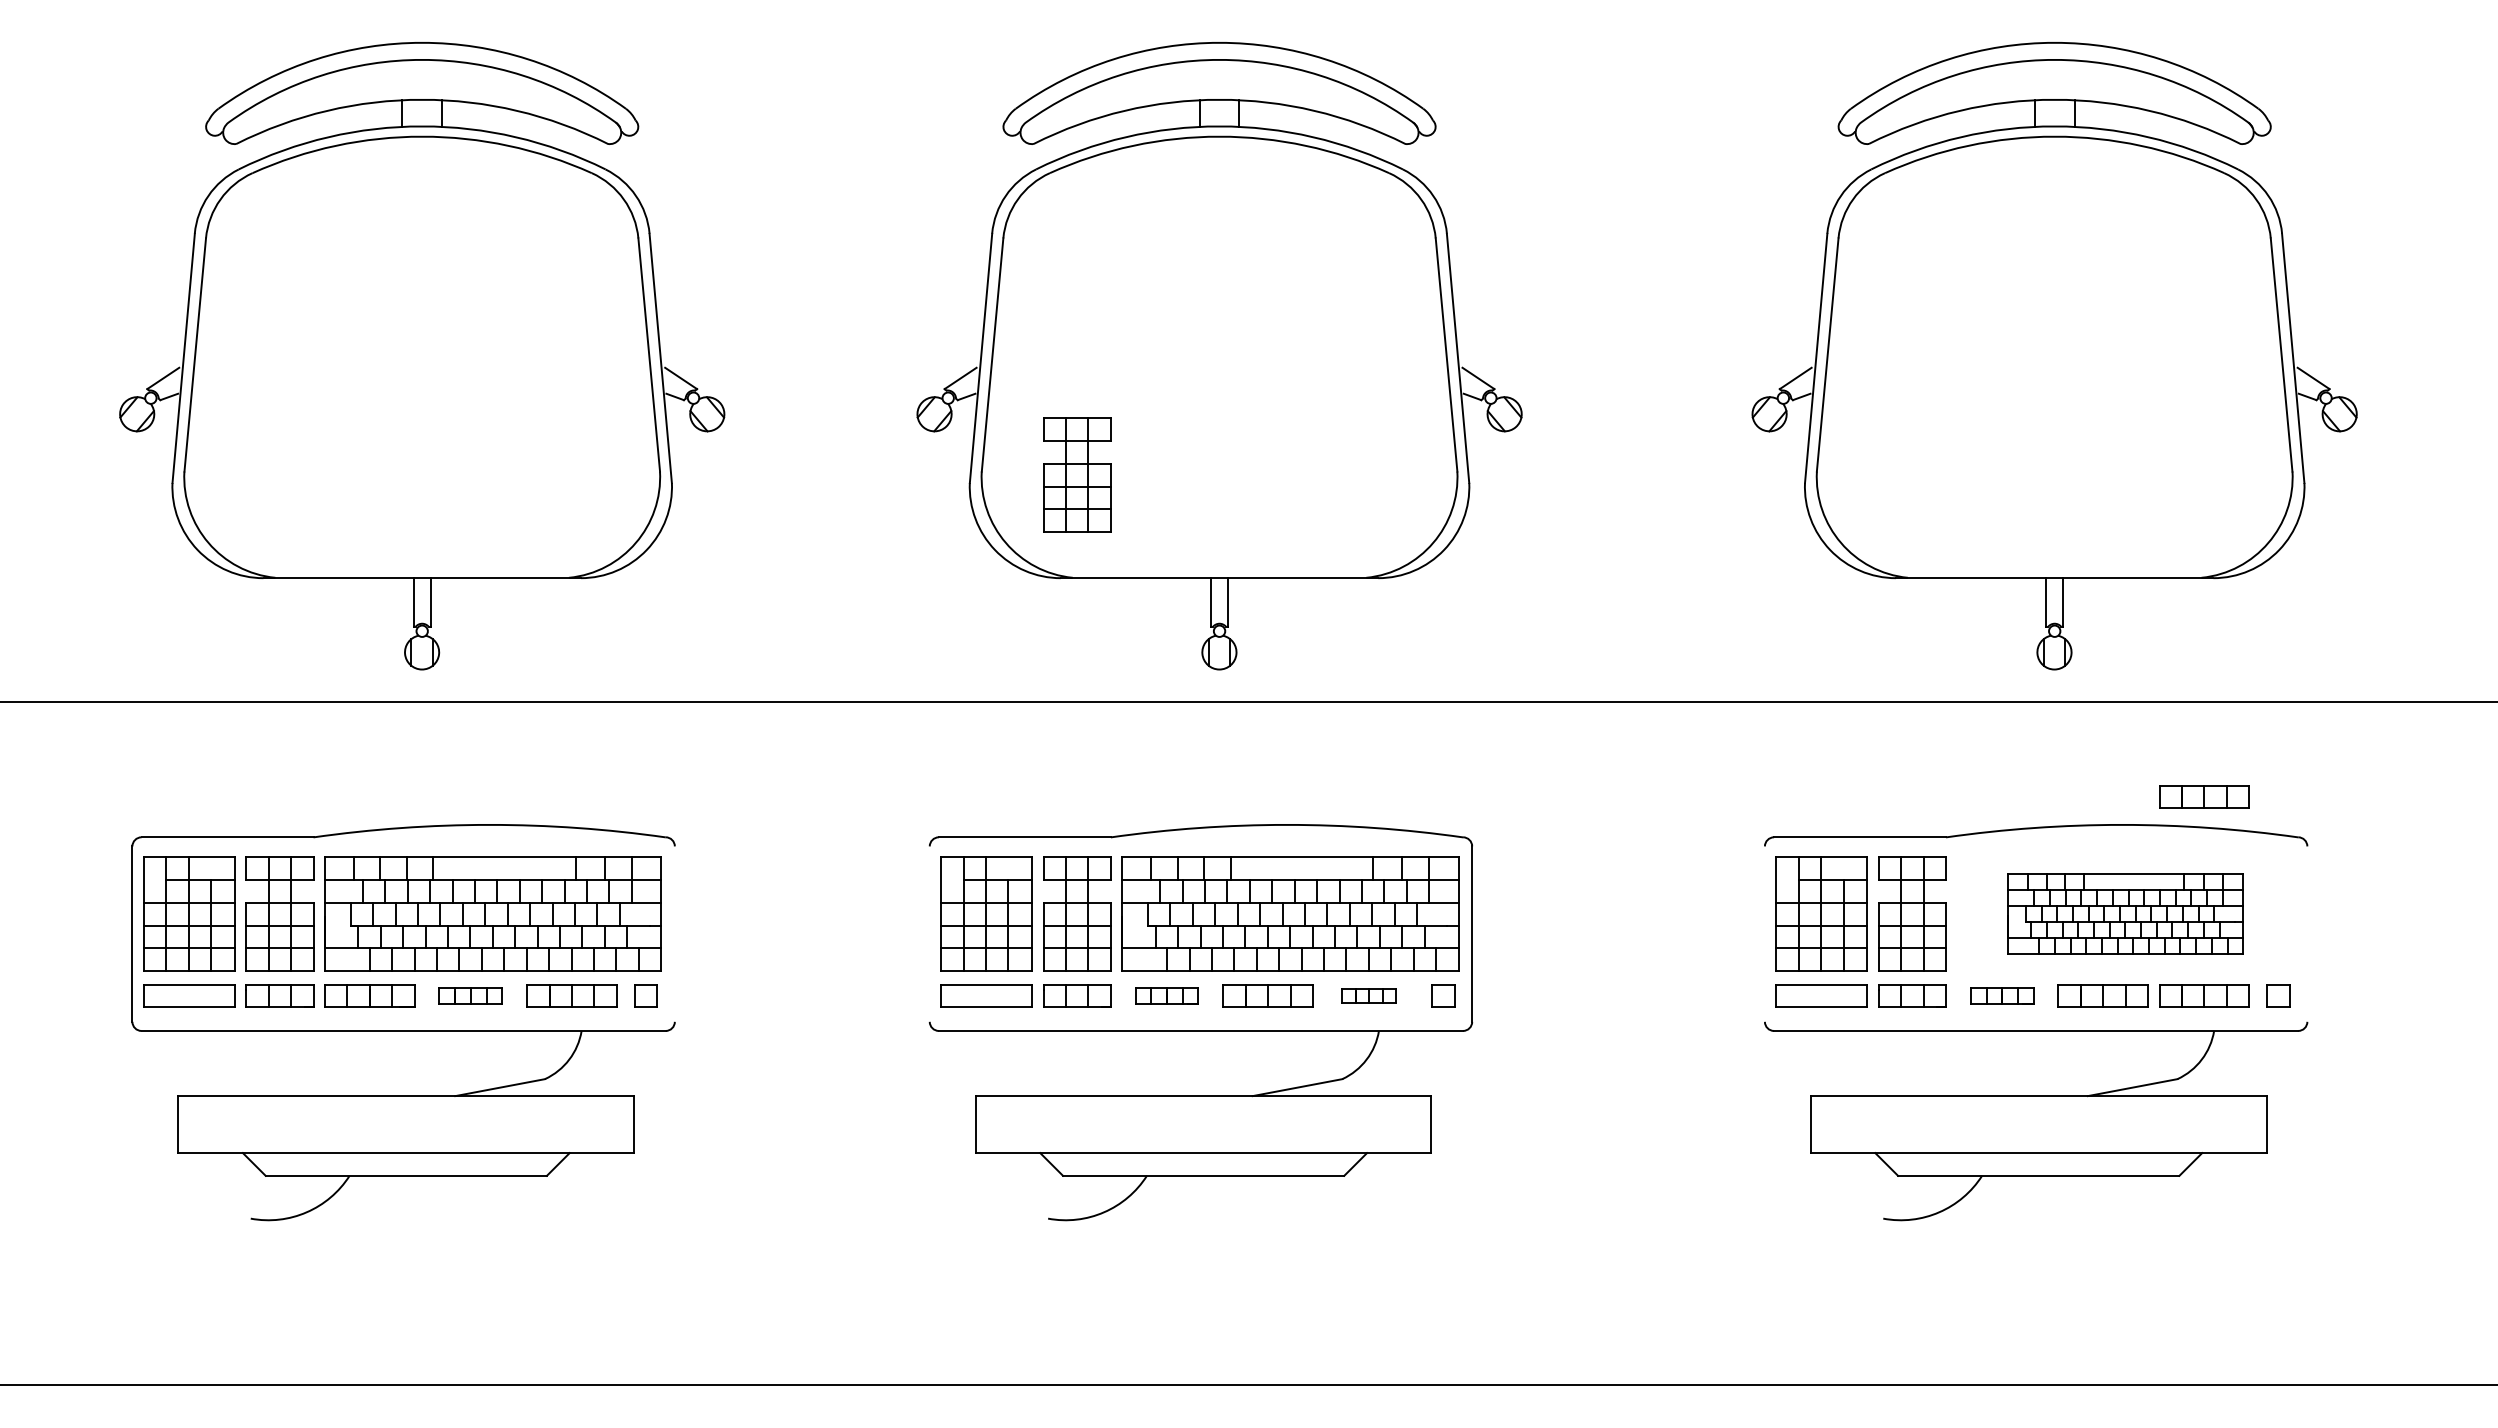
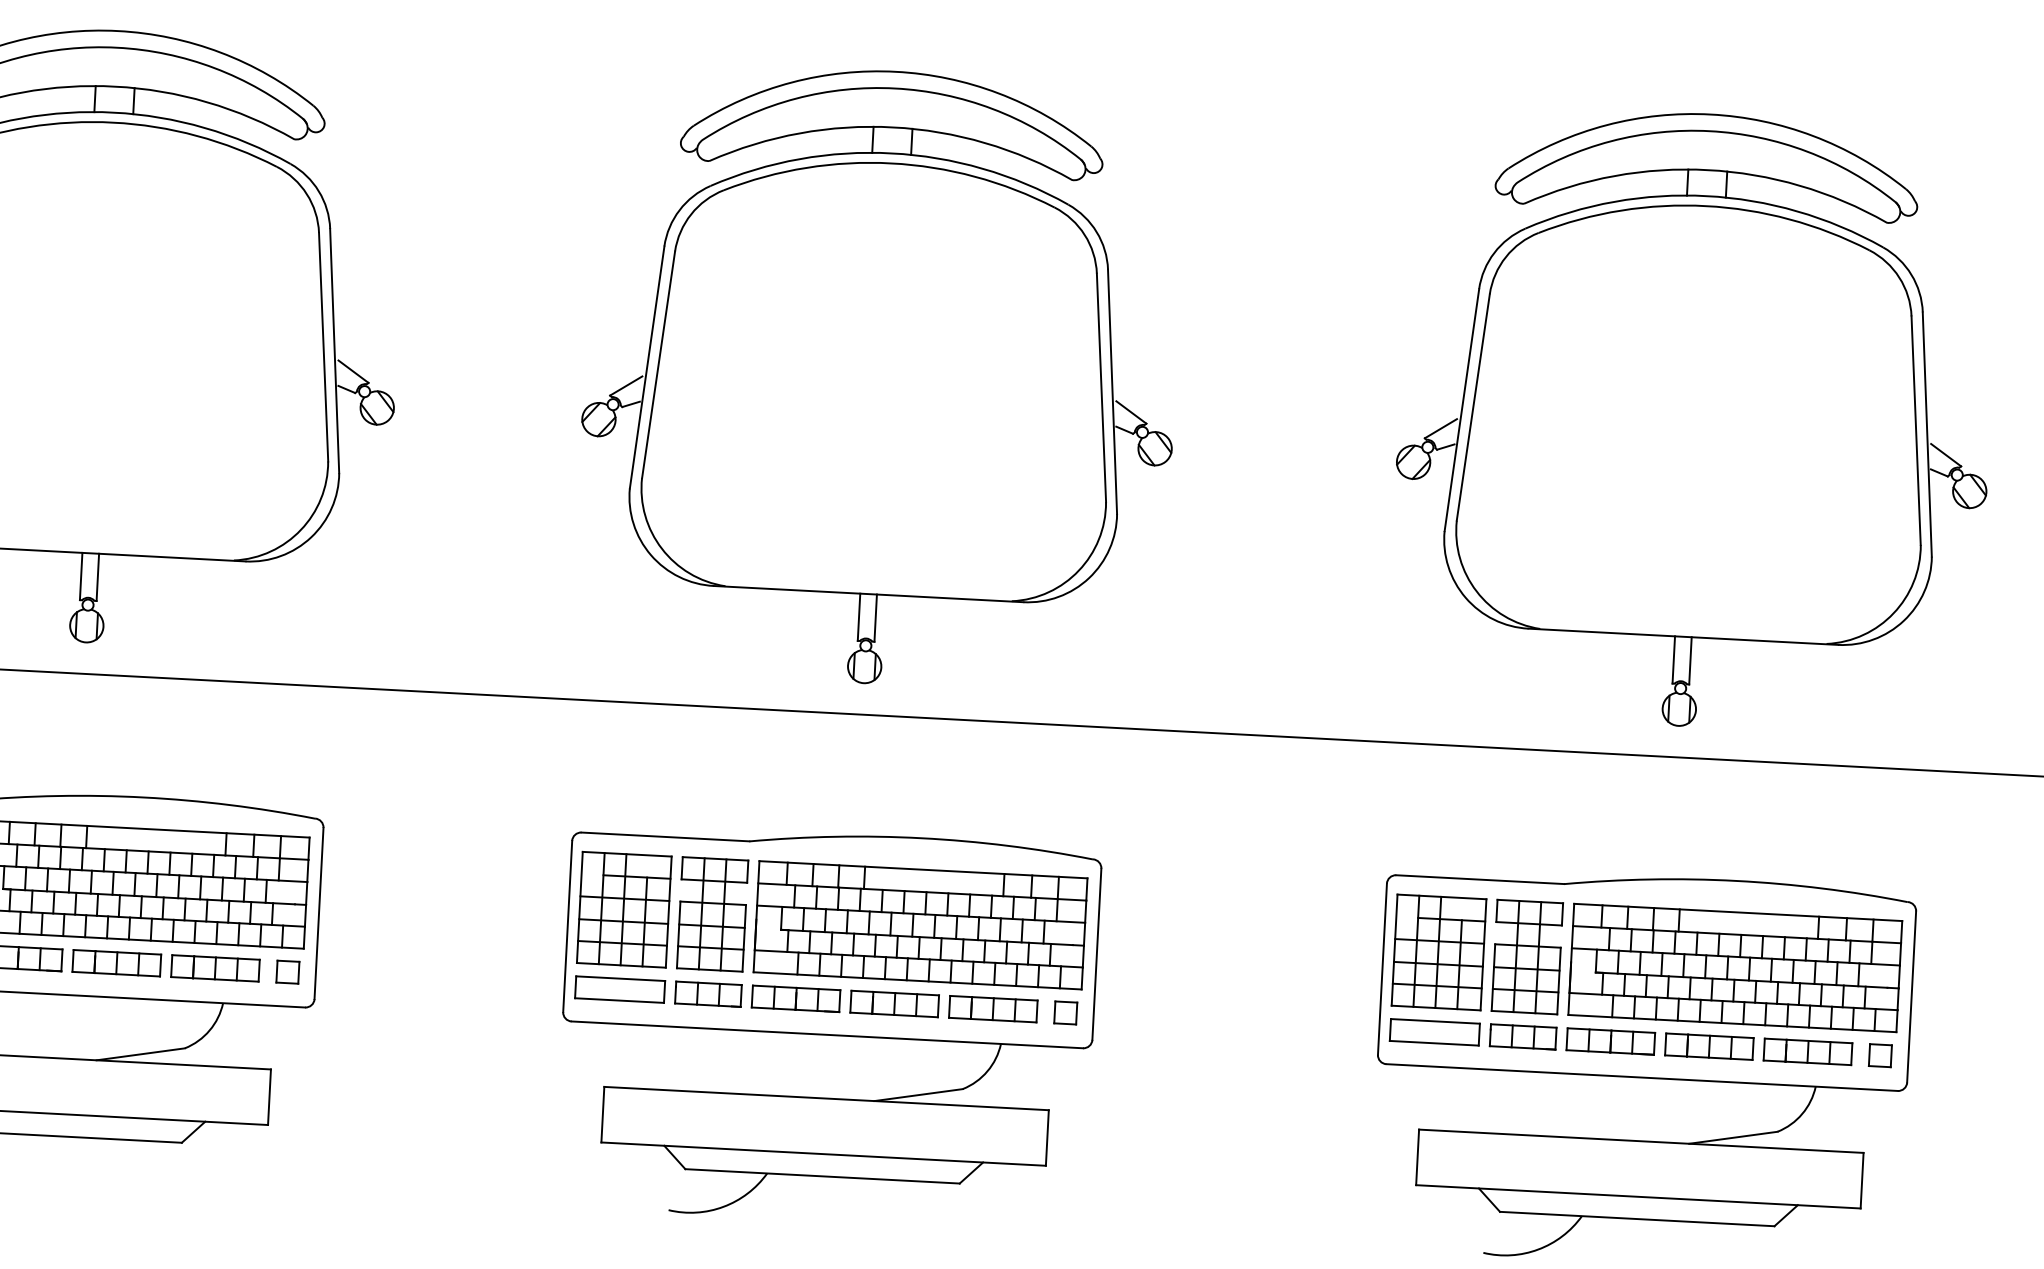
part: (1077, 474) -> (735, 485), removed
part: (2204, 796) -> (1818, 857), removed
part: (2125, 913) -> (1735, 967), size x1.43
line: (674, 933) -> (318, 912), added
line: (929, 933) -> (567, 925), added
line: (1764, 933) -> (1382, 968), added
line: (2307, 933) -> (1911, 996), added
part: (470, 995) -> (116, 962), size x1.43
part: (1166, 995) -> (795, 998), size x1.43
part: (1368, 995) -> (992, 1008), size x1.67
part: (2001, 995) -> (1610, 1041), size x1.43

